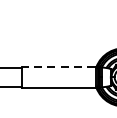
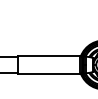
line: (57, 67) -> (48, 56), dashed -> solid

